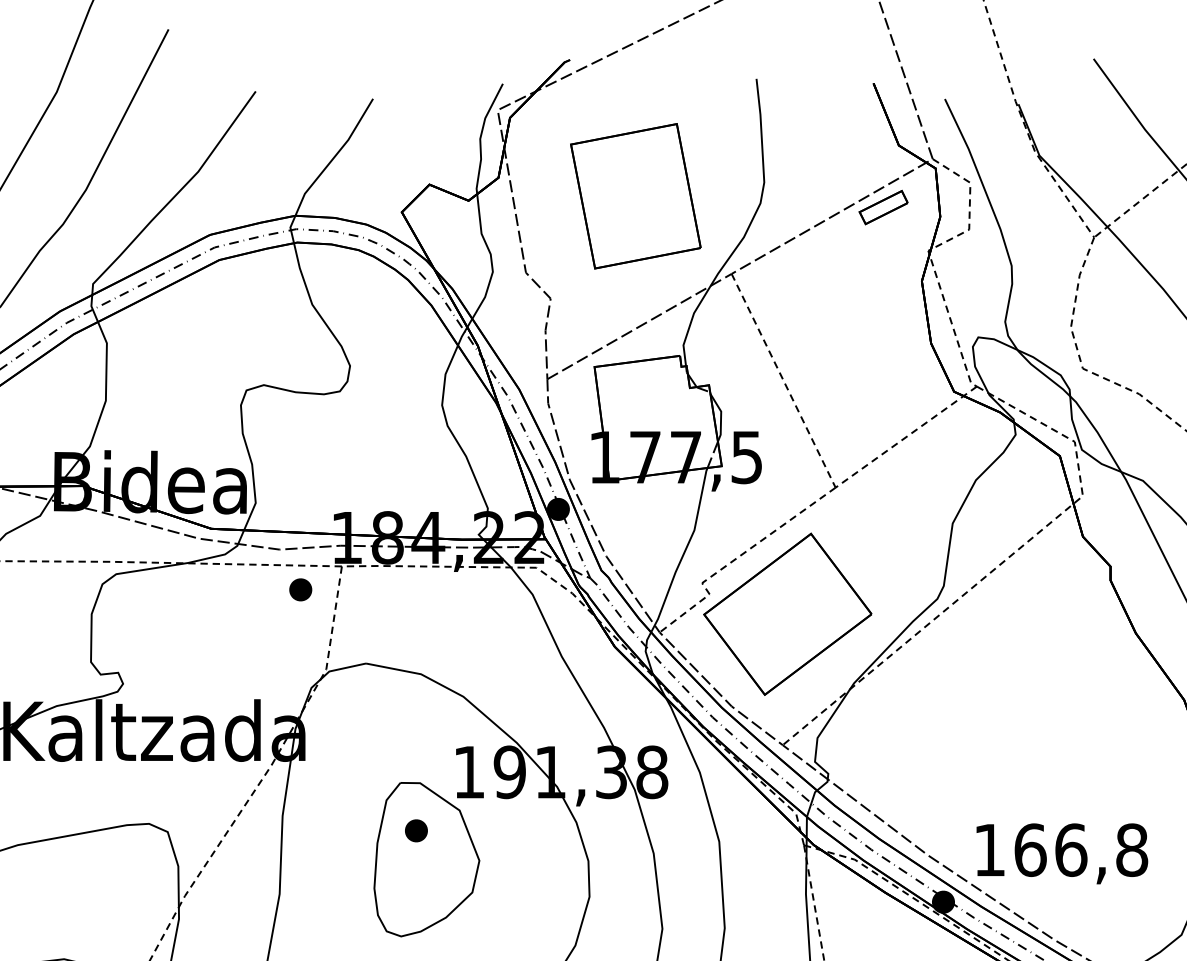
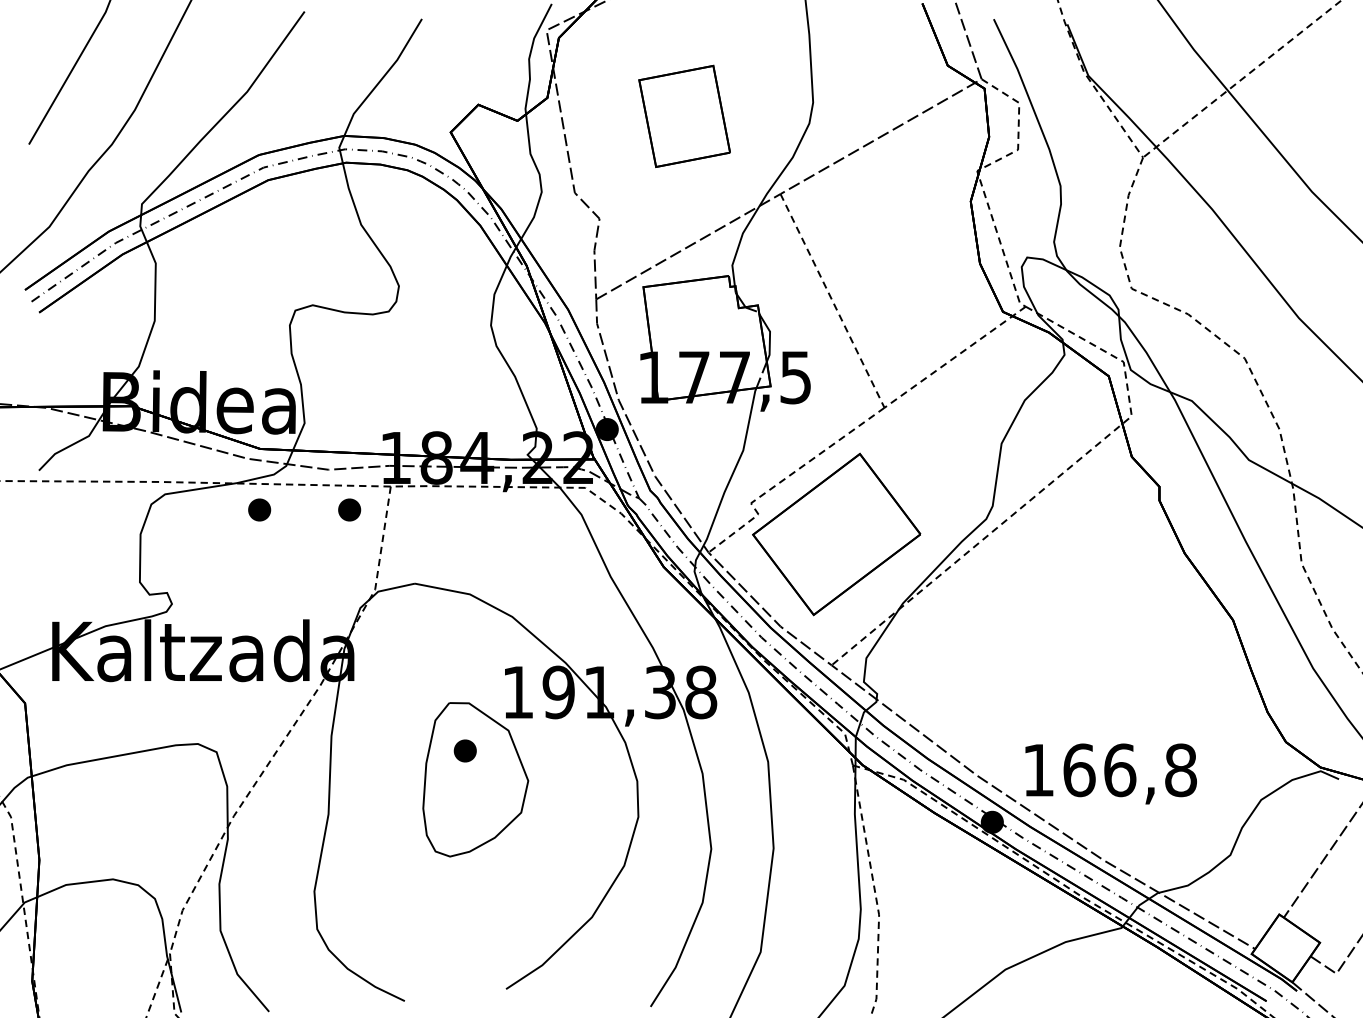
part: (635, 196) -> (684, 116), size x0.7
part: (883, 207) -> (932, 127), removed
part: (210, 589) -> (259, 509), added

